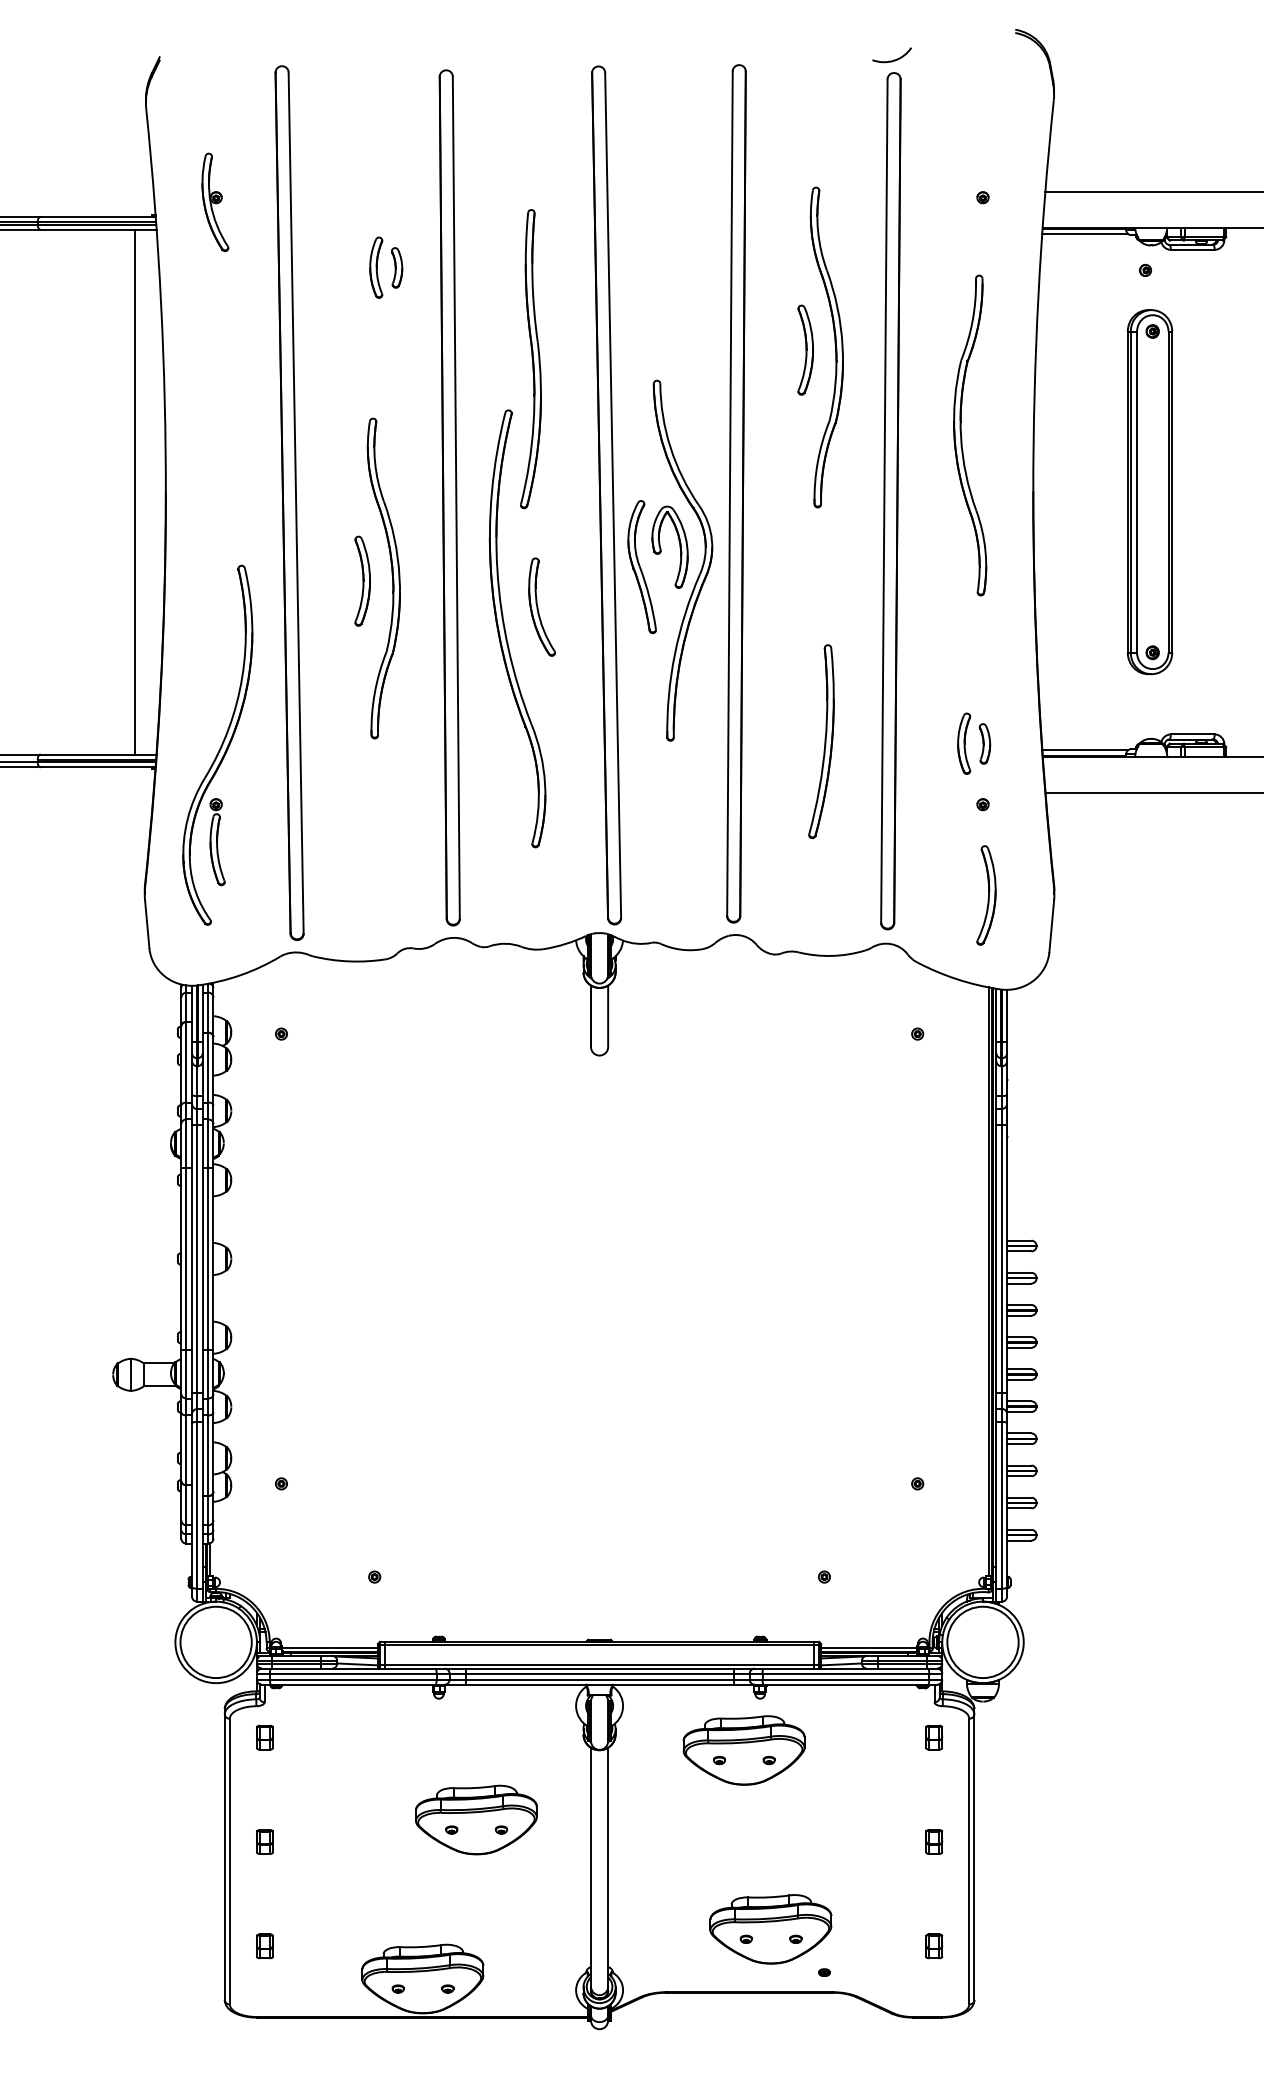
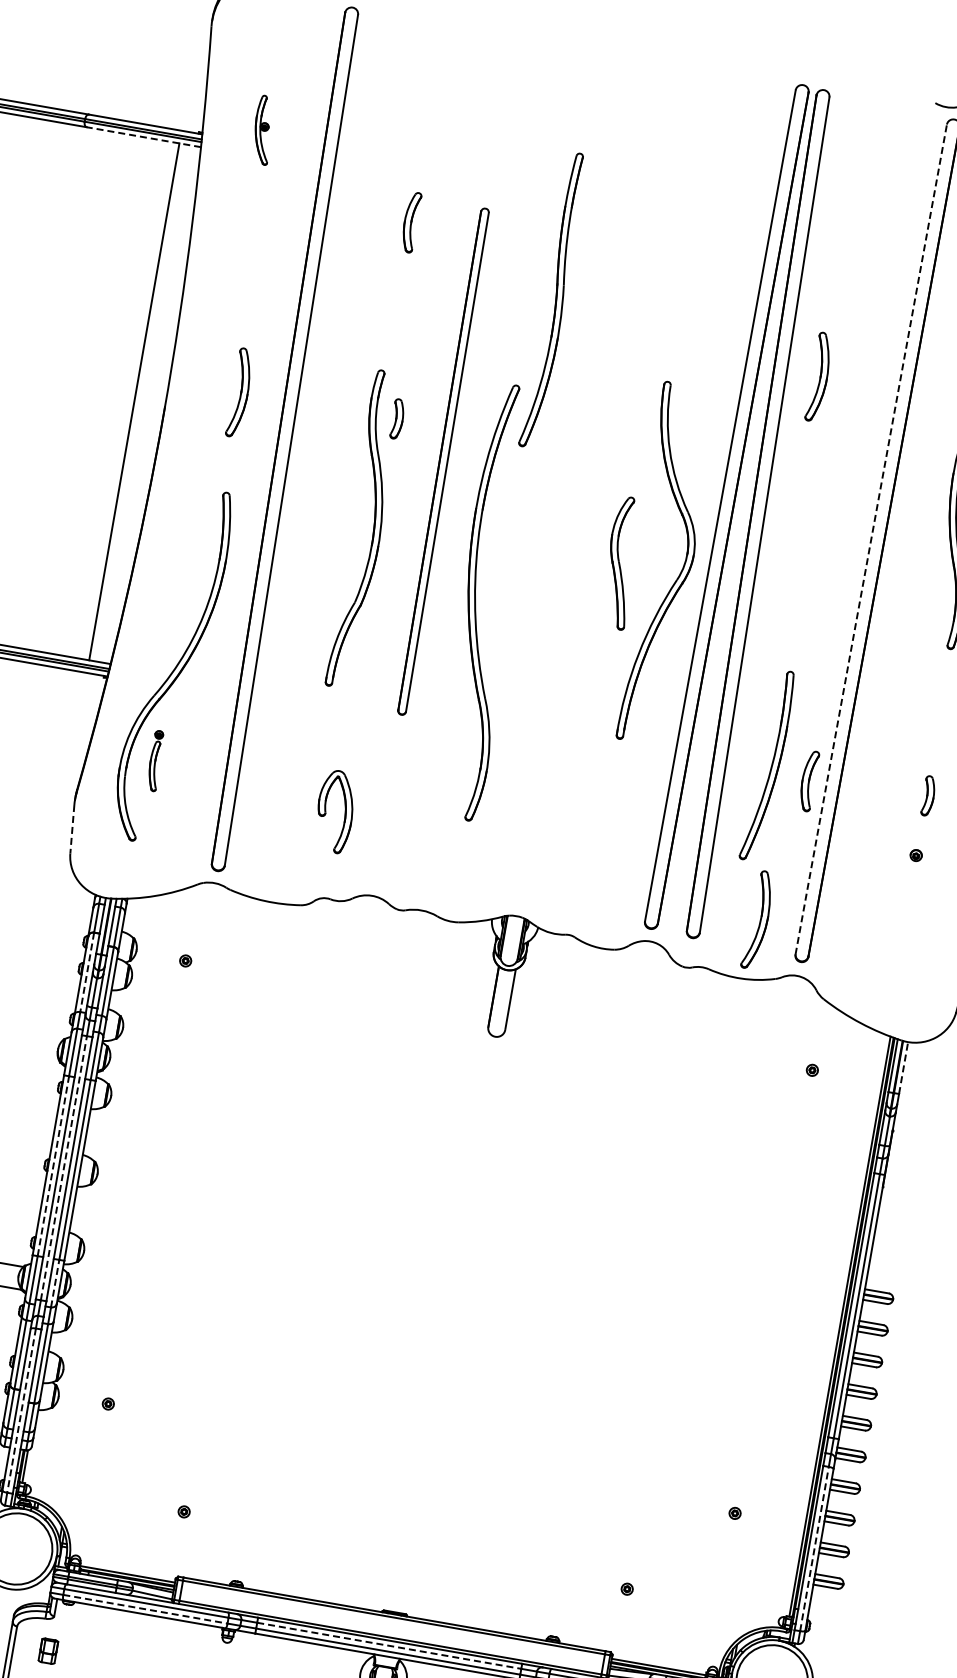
part: (215, 201) -> (263, 129), size x0.7
line: (98, 229) -> (143, 136), solid -> dashed
part: (397, 267) -> (398, 418), moved
part: (834, 343) -> (849, 375), removed
part: (530, 359) -> (553, 300), moved
part: (606, 495) -> (758, 514), moved
part: (449, 497) -> (443, 461), size x0.6
line: (884, 501) -> (871, 539), solid -> dashed
part: (661, 548) -> (326, 811), moved
part: (362, 580) -> (240, 392), moved
part: (541, 606) -> (515, 584), removed
part: (964, 743) -> (808, 780), moved
part: (217, 842) -> (155, 761), size x0.7
part: (986, 895) -> (758, 920), moved
line: (147, 924) -> (72, 829), solid -> dashed
line: (1007, 1015) -> (904, 1067), solid -> dashed
line: (186, 1062) -> (87, 972), solid -> dashed
line: (186, 1258) -> (53, 1165), solid -> dashed
line: (197, 1258) -> (64, 1167), solid -> dashed
line: (208, 1373) -> (55, 1282), solid -> dashed
line: (1002, 1504) -> (815, 1548), solid -> dashed
line: (197, 1505) -> (21, 1410), solid -> dashed
line: (600, 1673) -> (390, 1645), solid -> dashed
line: (353, 1679) -> (145, 1609), solid -> dashed

